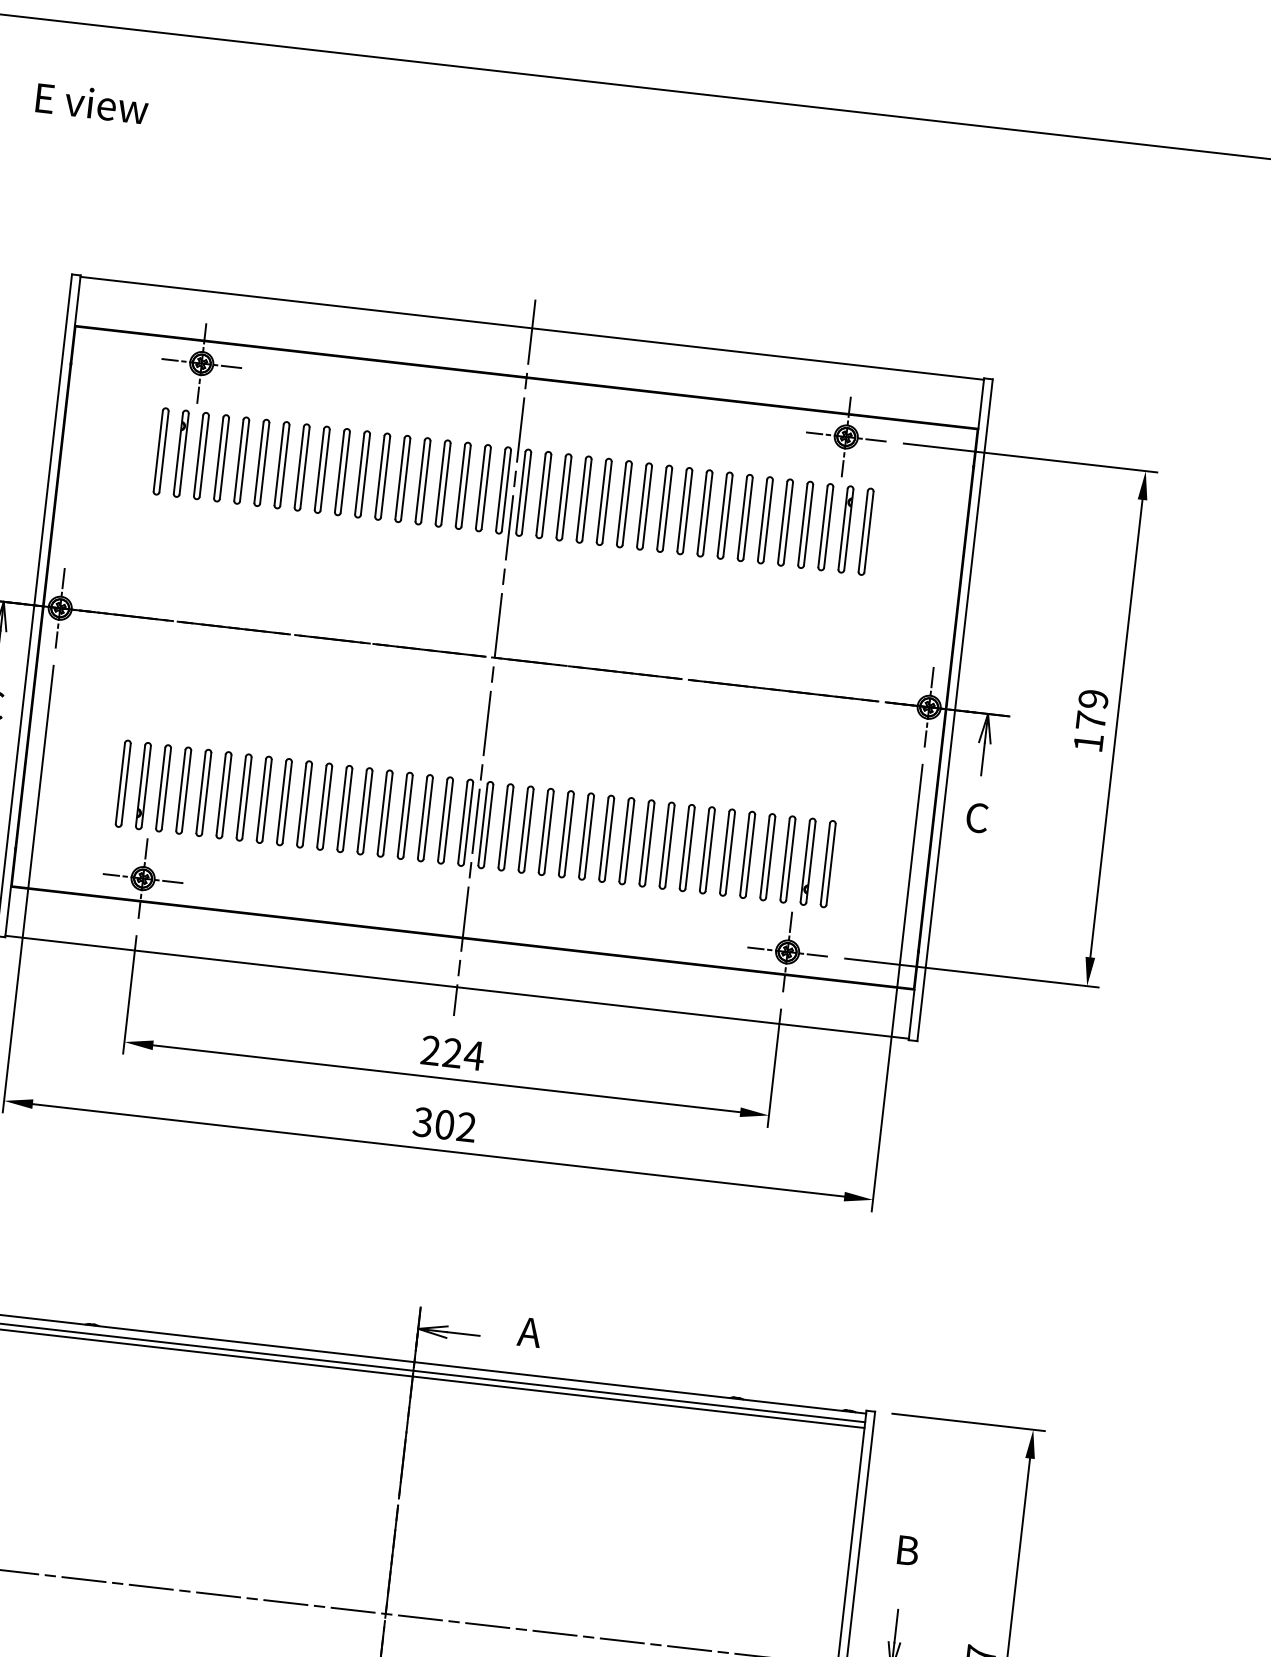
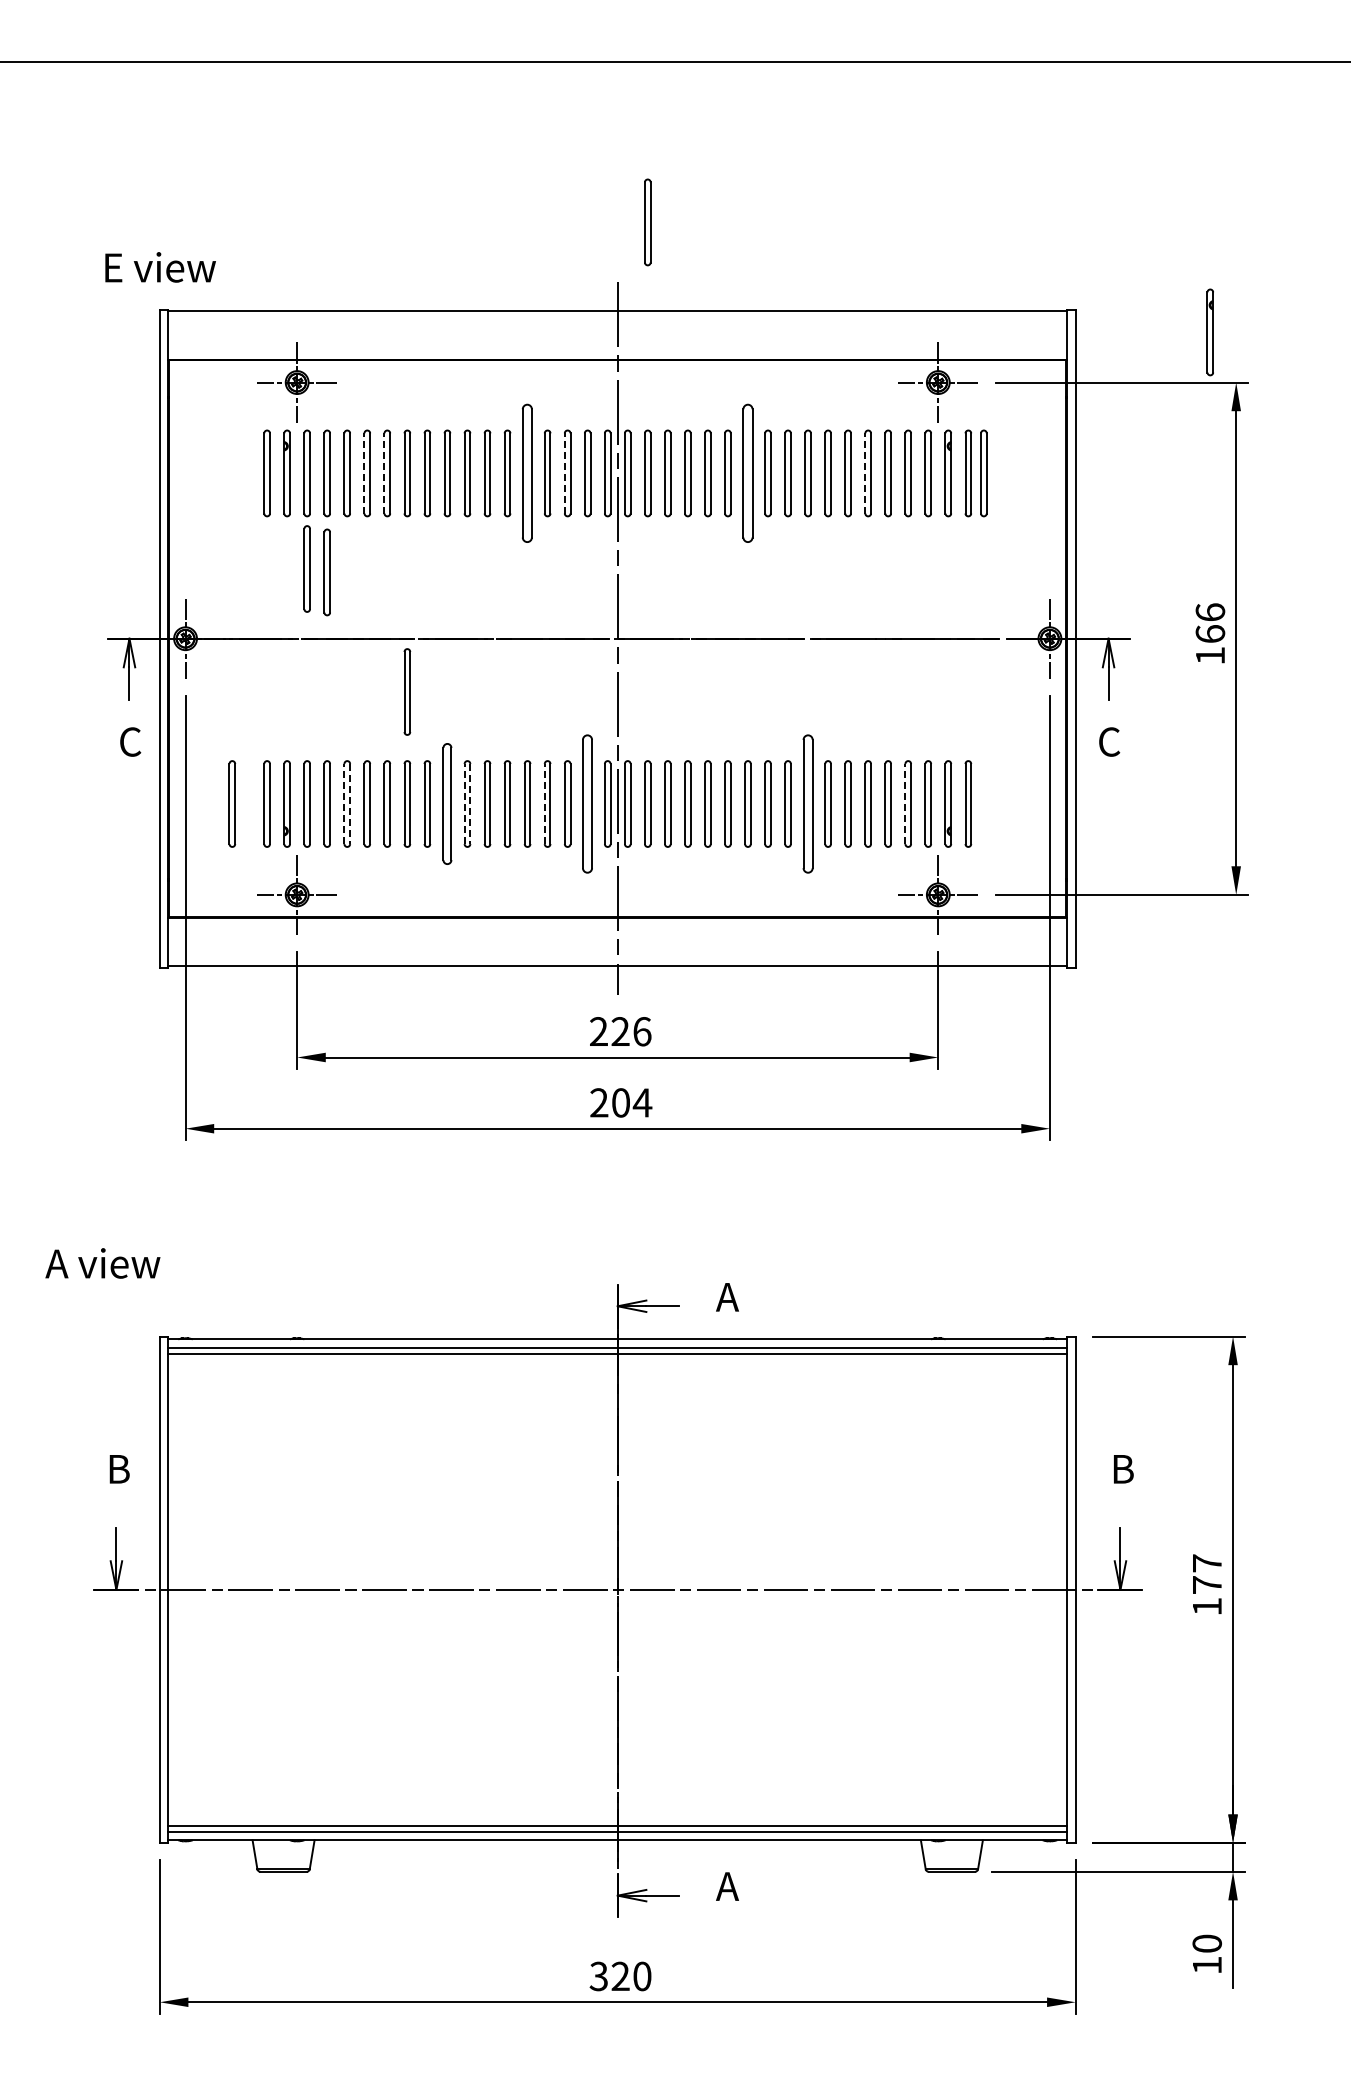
text: (92, 103) -> (160, 267), moved
part: (572, 242) -> (647, 222), added
part: (1124, 417) -> (1209, 332), added
line: (259, 461) -> (364, 472), solid -> dashed
line: (279, 463) -> (384, 472), solid -> dashed
part: (422, 481) -> (527, 473), size x1.6
line: (460, 484) -> (564, 472), solid -> dashed
part: (644, 506) -> (747, 473), size x1.6
line: (762, 519) -> (865, 472), solid -> dashed
part: (881, 533) -> (983, 473), added
part: (189, 551) -> (306, 568), added
part: (209, 557) -> (326, 572), added
part: (277, 686) -> (407, 691), added
text: (1092, 709) -> (1210, 622), 179 -> 166
part: (88, 779) -> (232, 803), added
line: (201, 792) -> (344, 803), solid -> dashed
line: (207, 793) -> (350, 804), solid -> dashed
part: (304, 803) -> (447, 803), size x1.4
line: (321, 805) -> (464, 803), solid -> dashed
line: (327, 807) -> (470, 804), solid -> dashed
line: (402, 815) -> (544, 803), solid -> dashed
part: (445, 819) -> (587, 803), size x1.6
part: (666, 845) -> (807, 803), size x1.6
line: (765, 856) -> (905, 803), solid -> dashed
text: (473, 1055) -> (641, 1031), 224 -> 226
text: (445, 1124) -> (621, 1102), 302 -> 204

